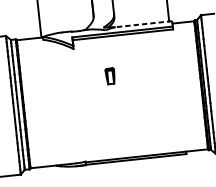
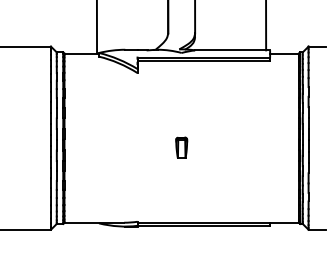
line: (143, 24) -> (232, 50), dashed -> solid
part: (110, 76) -> (181, 147), moved

